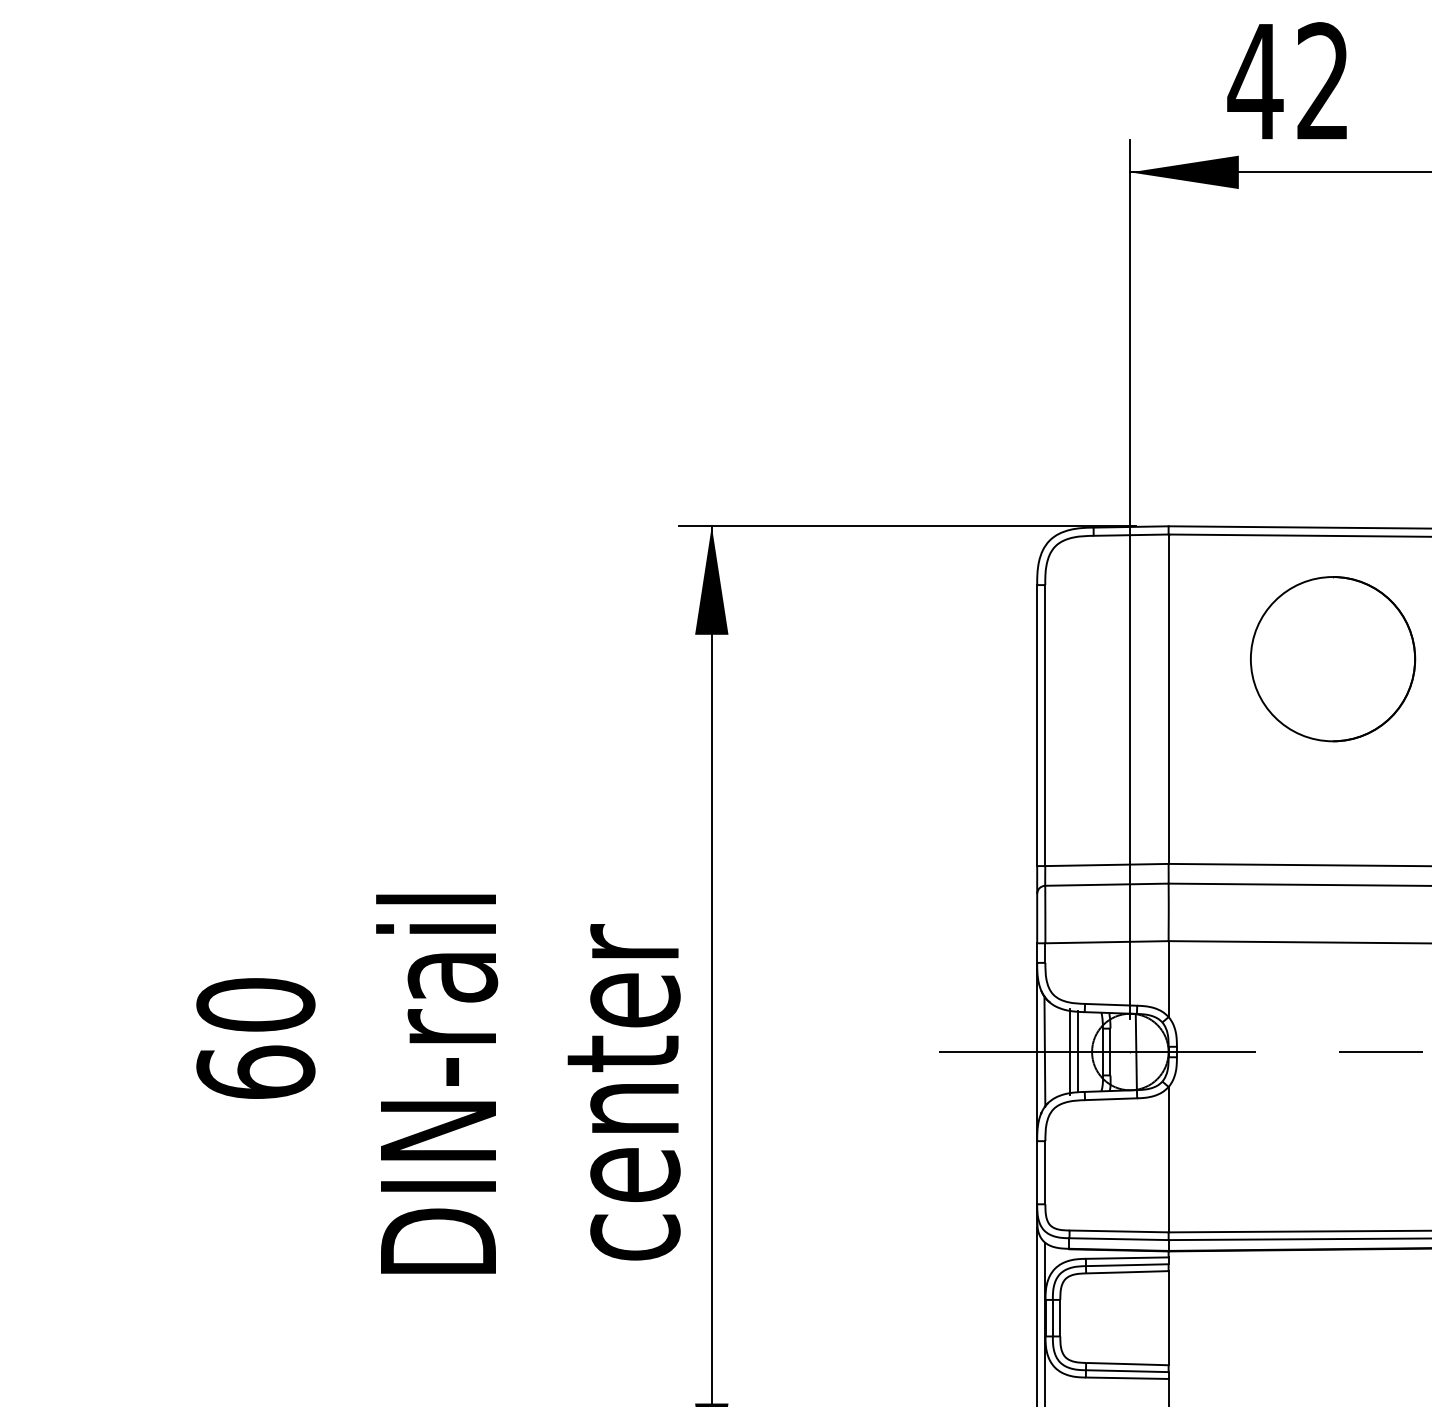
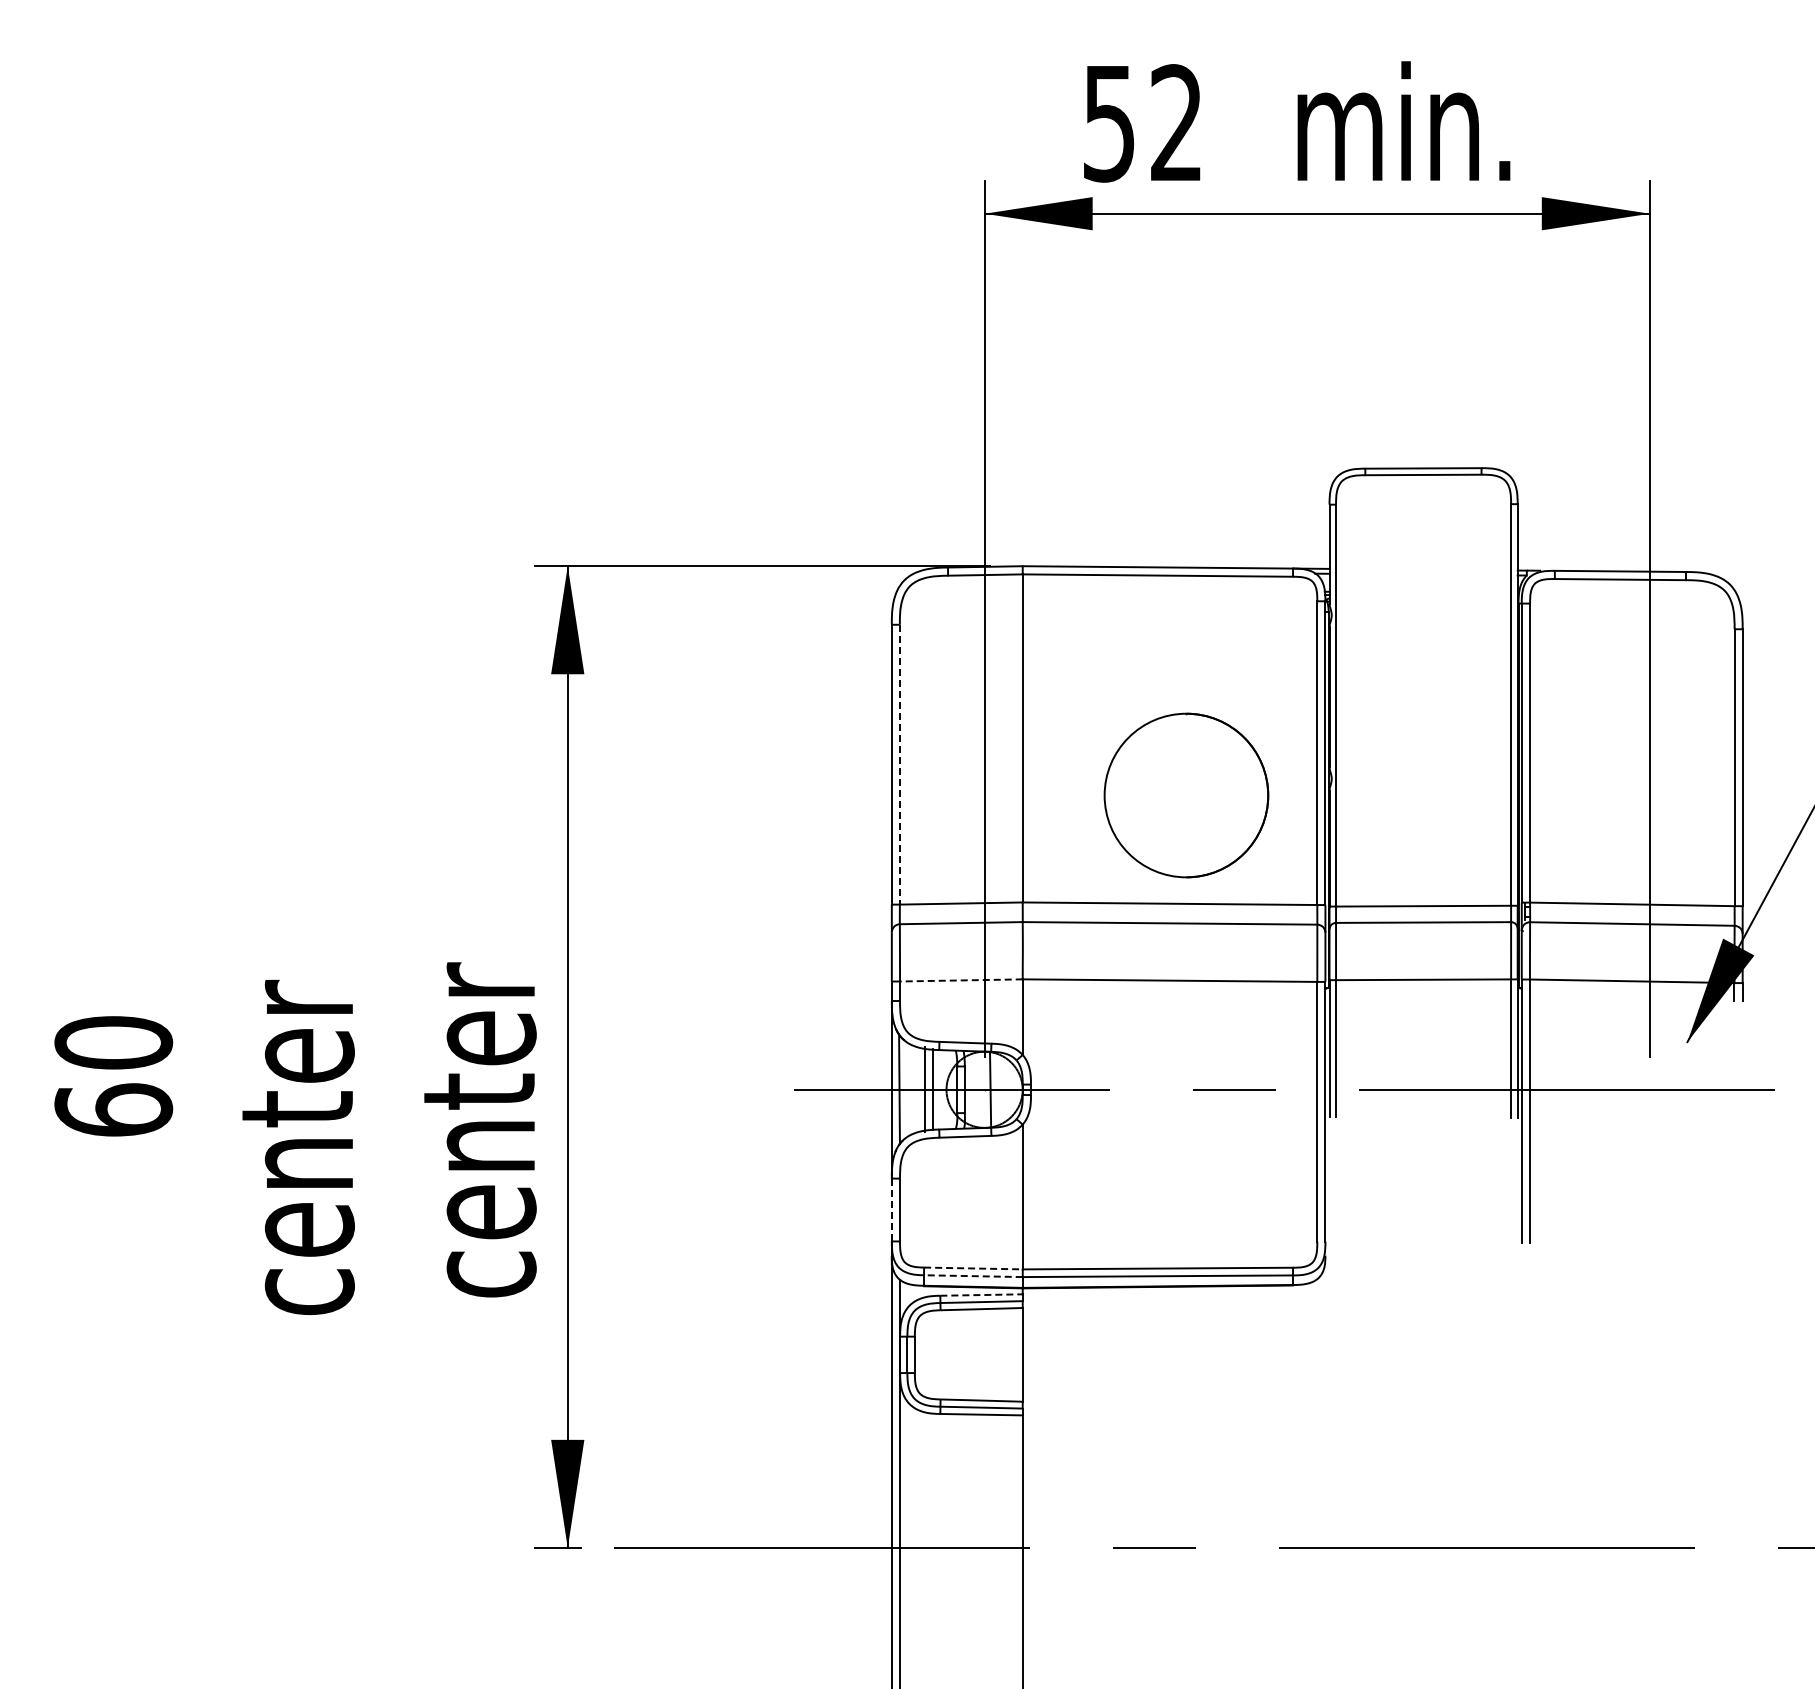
text: (1255, 82) -> (1109, 124), 42 -> 52
part: (1333, 659) -> (1186, 795), moved
line: (1044, 725) -> (899, 764), solid -> dashed
line: (1106, 942) -> (960, 980), solid -> dashed
text: (436, 1086) -> (293, 1124), DIN-rail -> center
line: (1036, 1172) -> (891, 1209), solid -> dashed
line: (1119, 1231) -> (973, 1268), solid -> dashed
line: (1118, 1239) -> (972, 1276), solid -> dashed
line: (1128, 1258) -> (982, 1295), solid -> dashed

